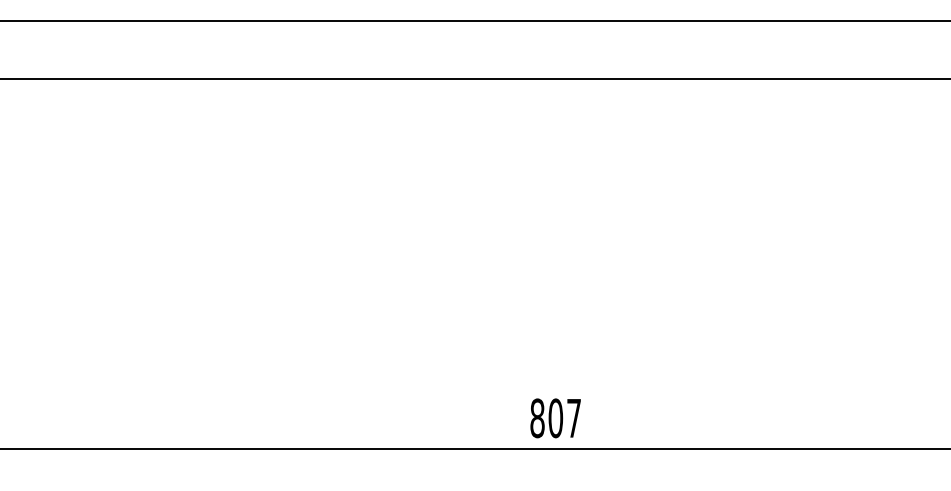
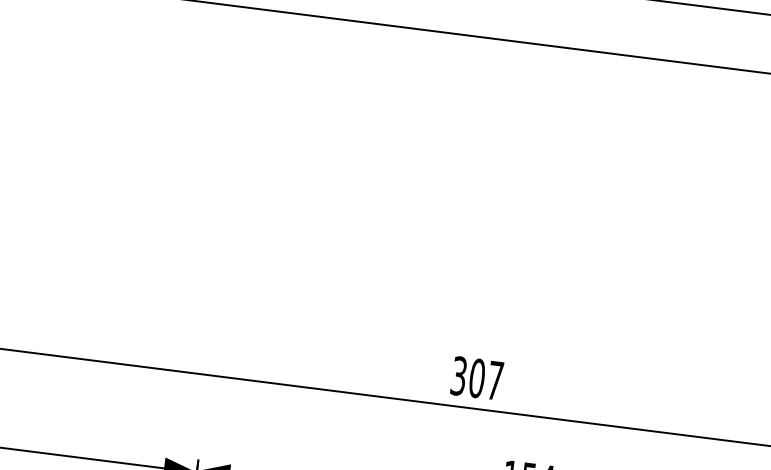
text: (537, 418) -> (459, 376), 807 -> 307

